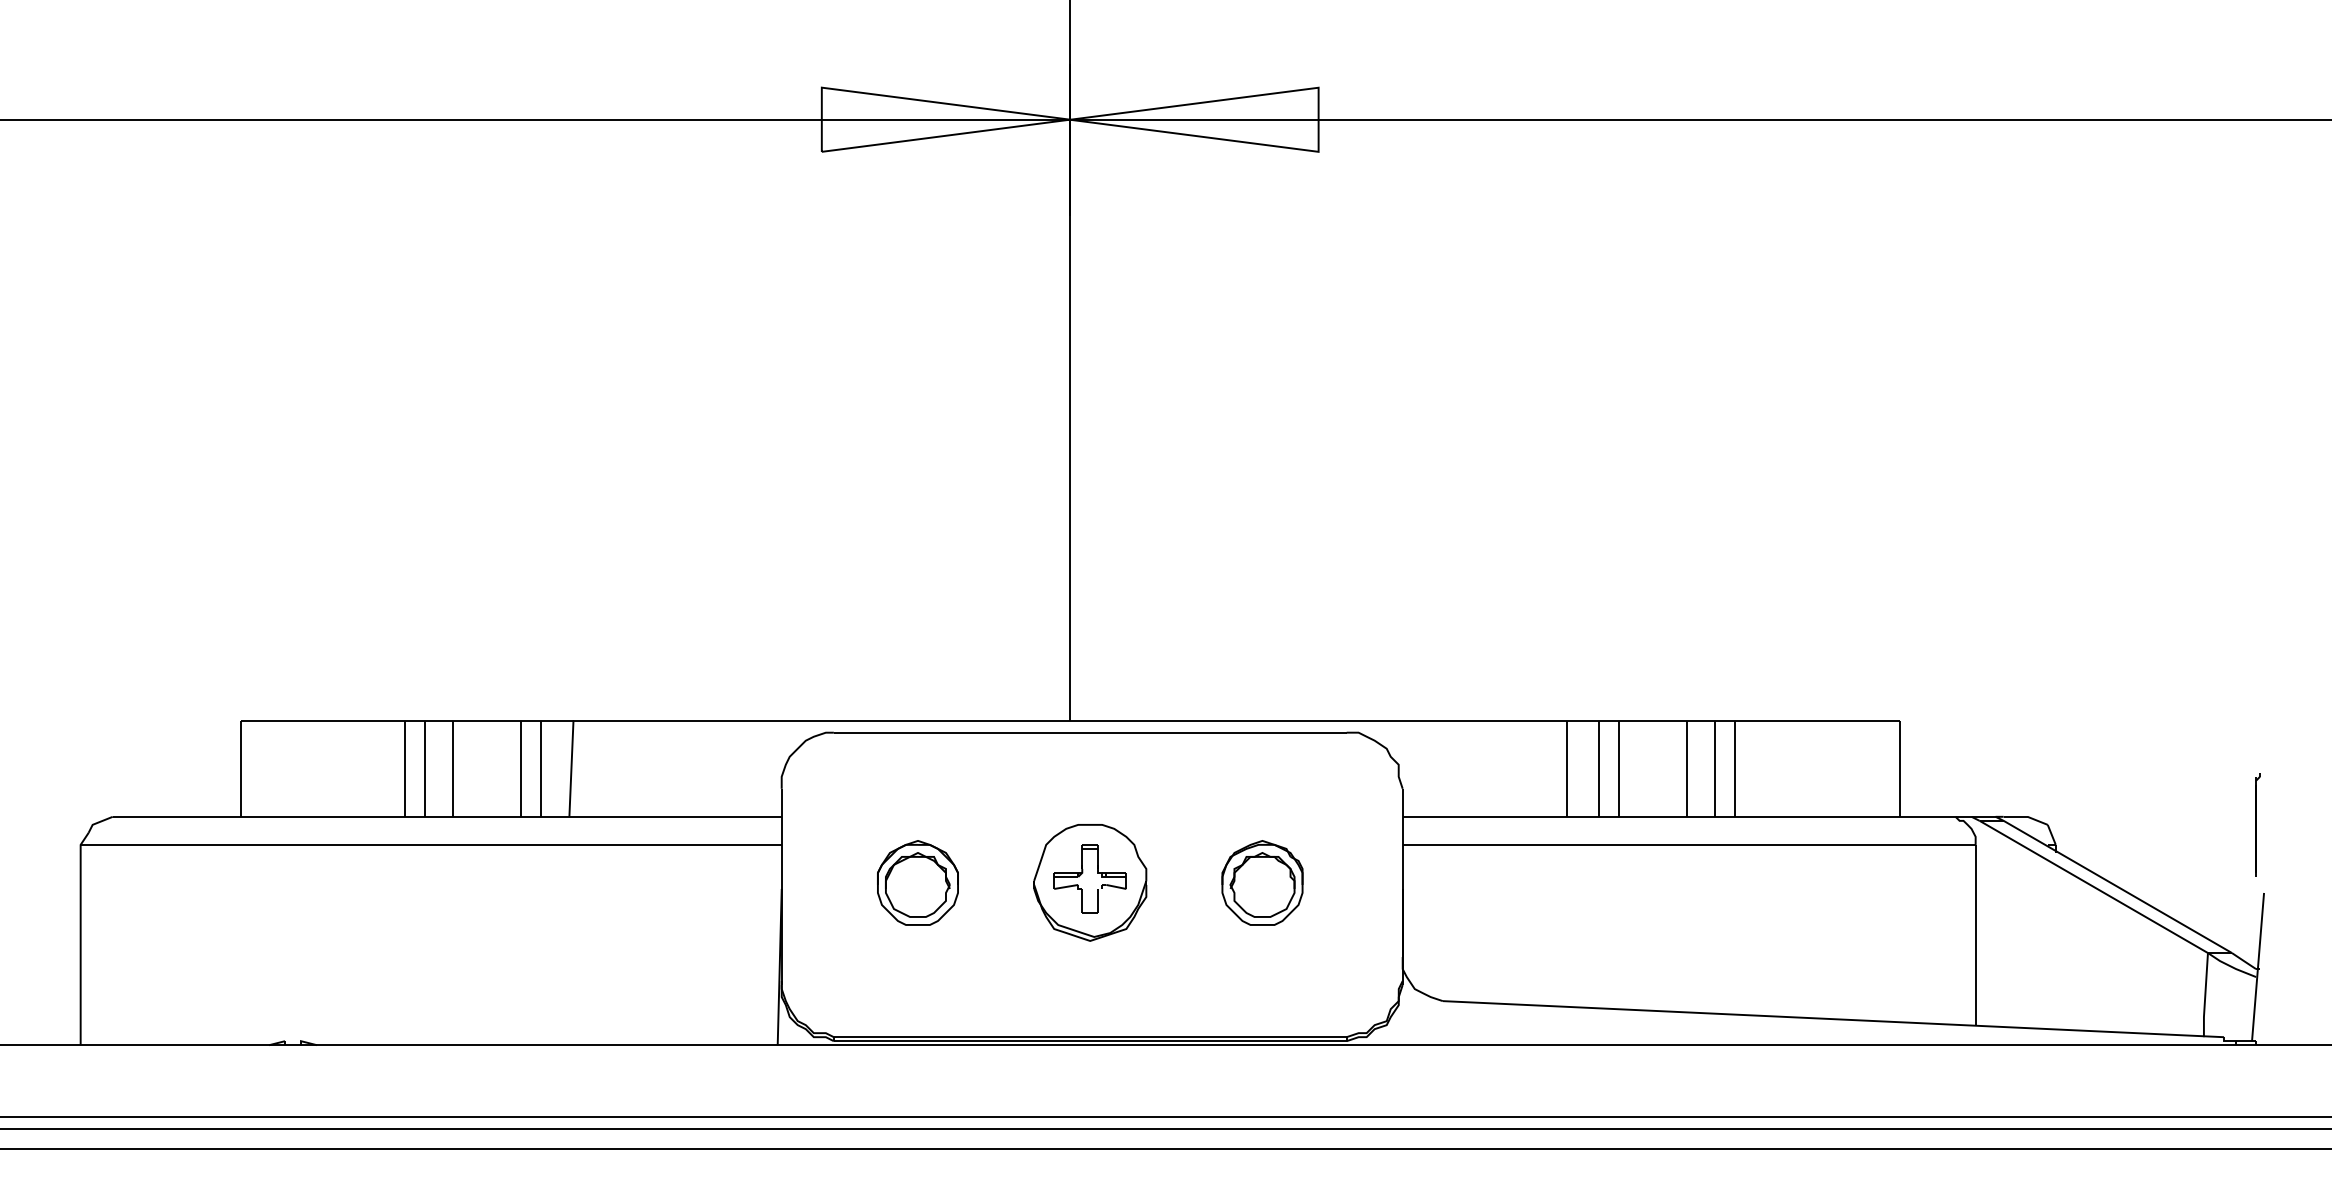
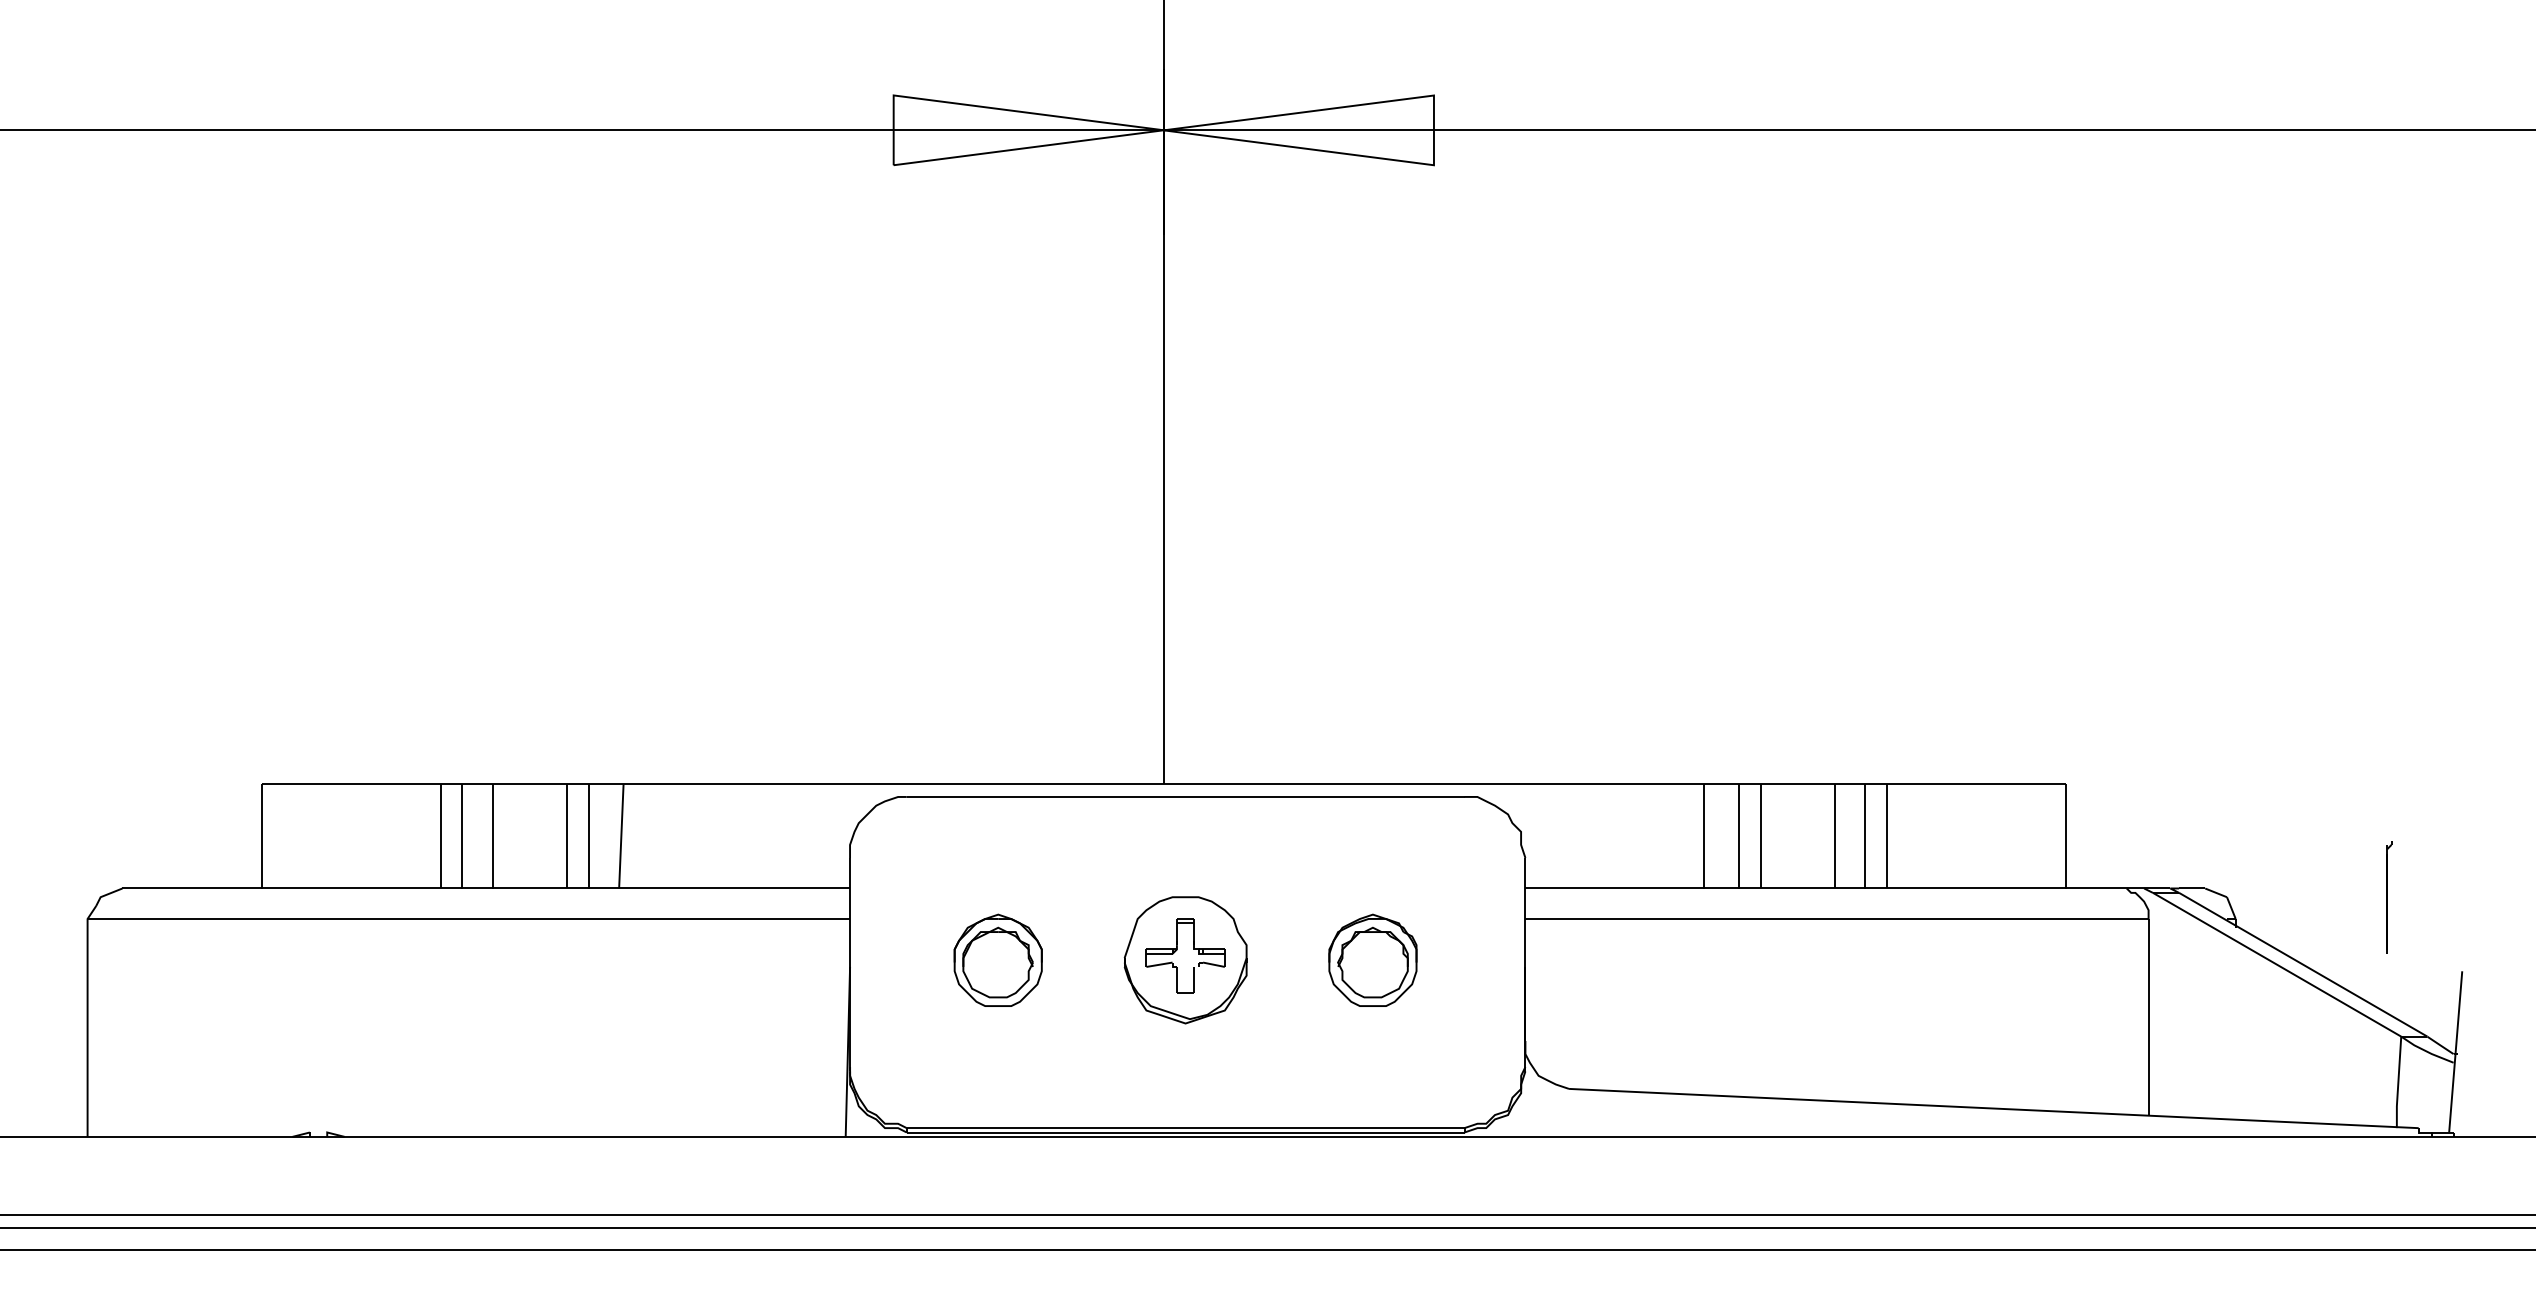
part: (2257, 824) -> (2388, 896), moved

